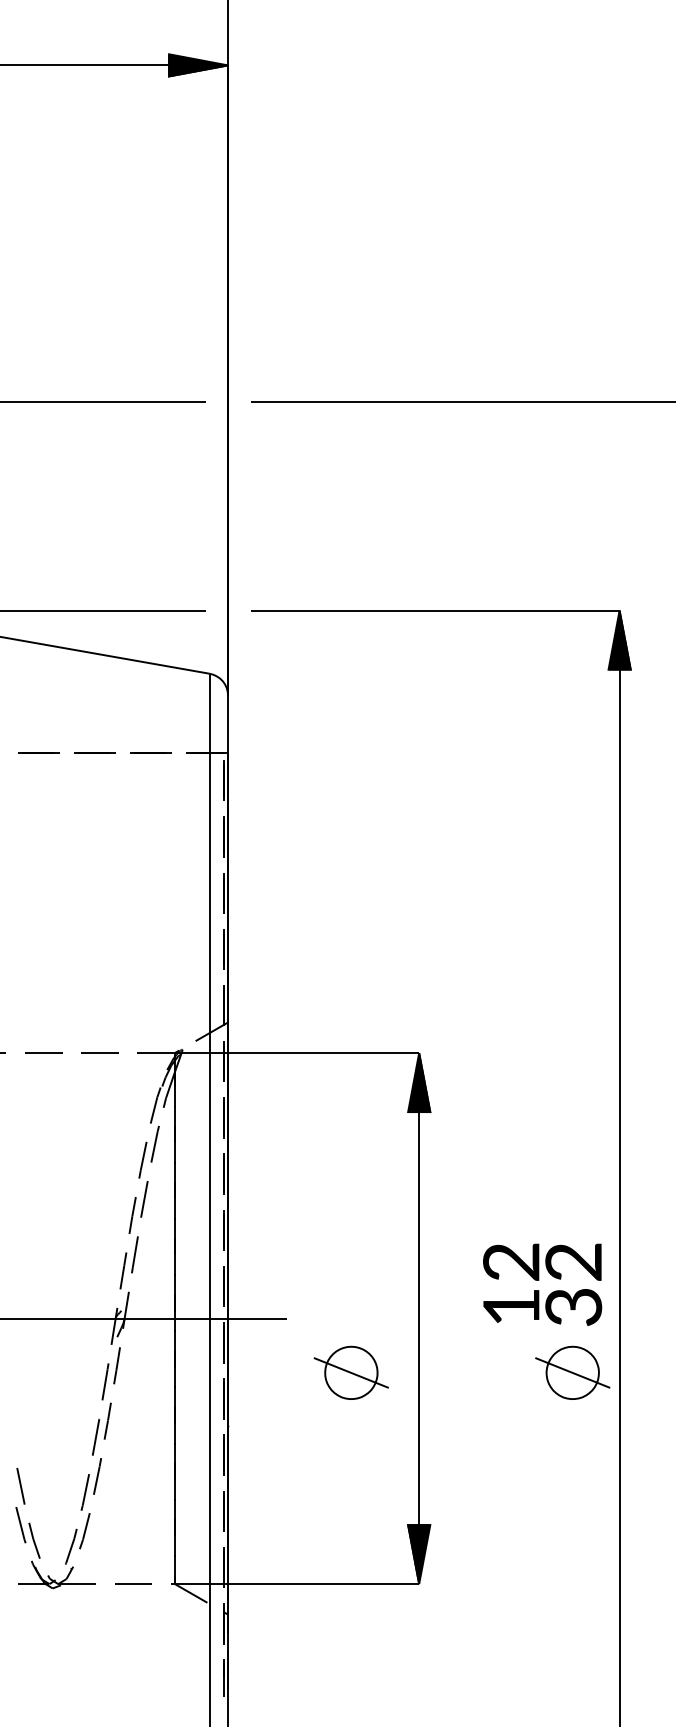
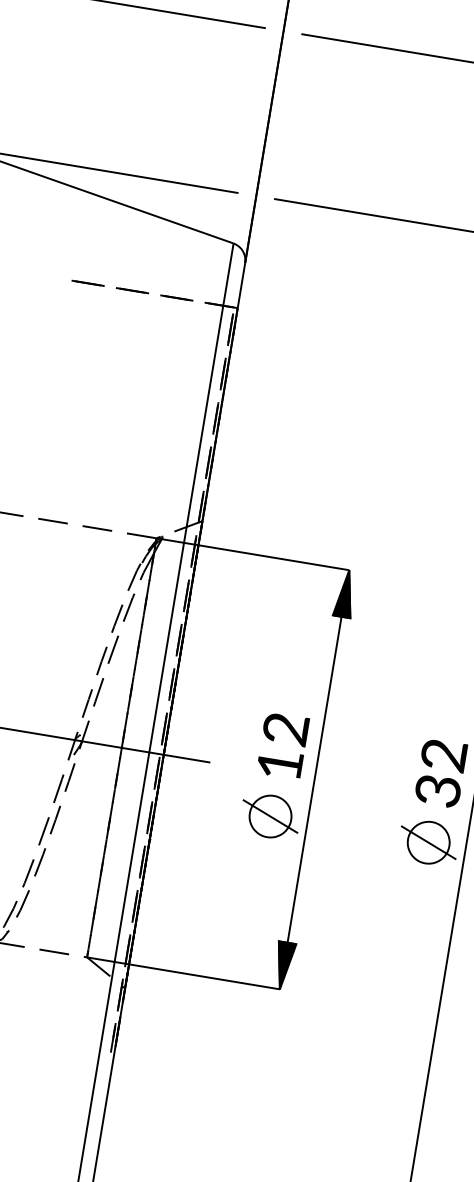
text: (511, 1282) -> (283, 745), moved
part: (350, 1372) -> (269, 816), moved

